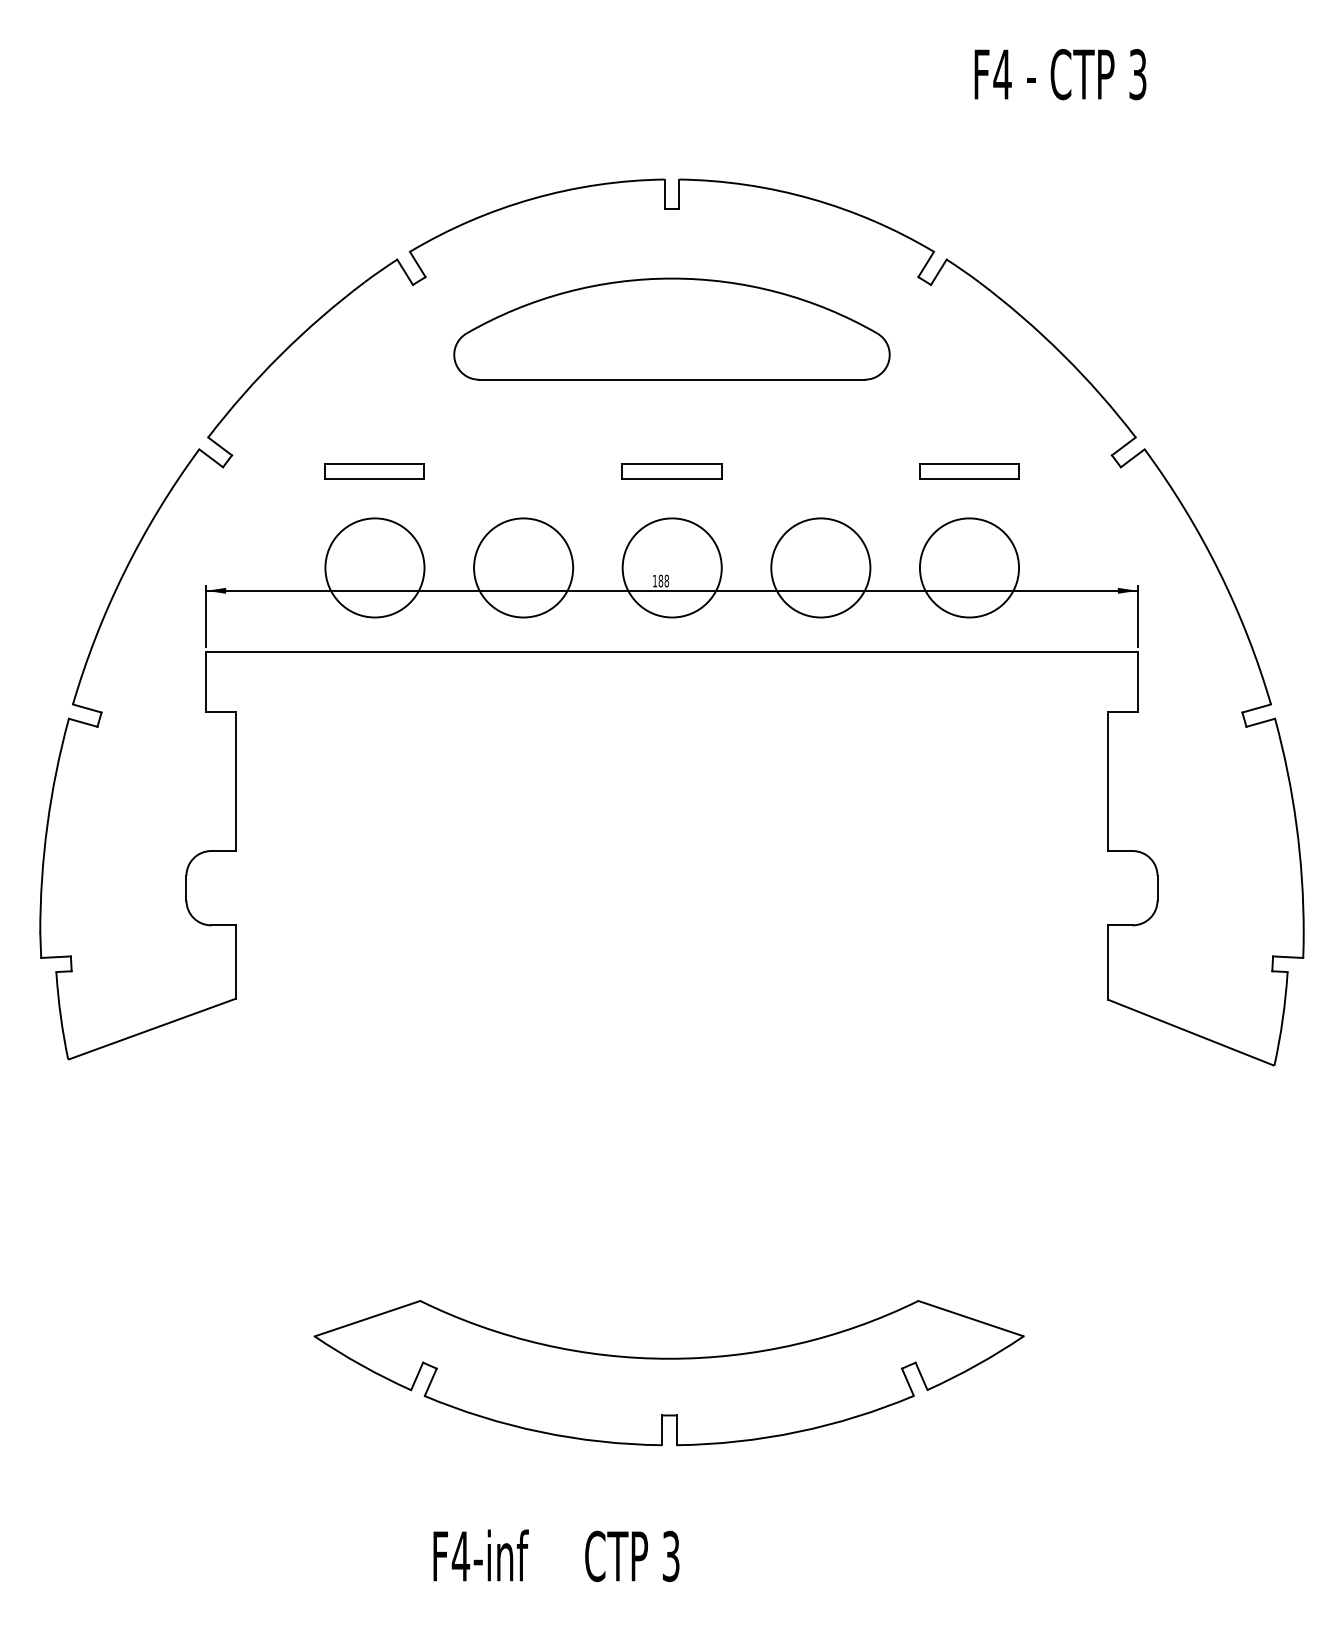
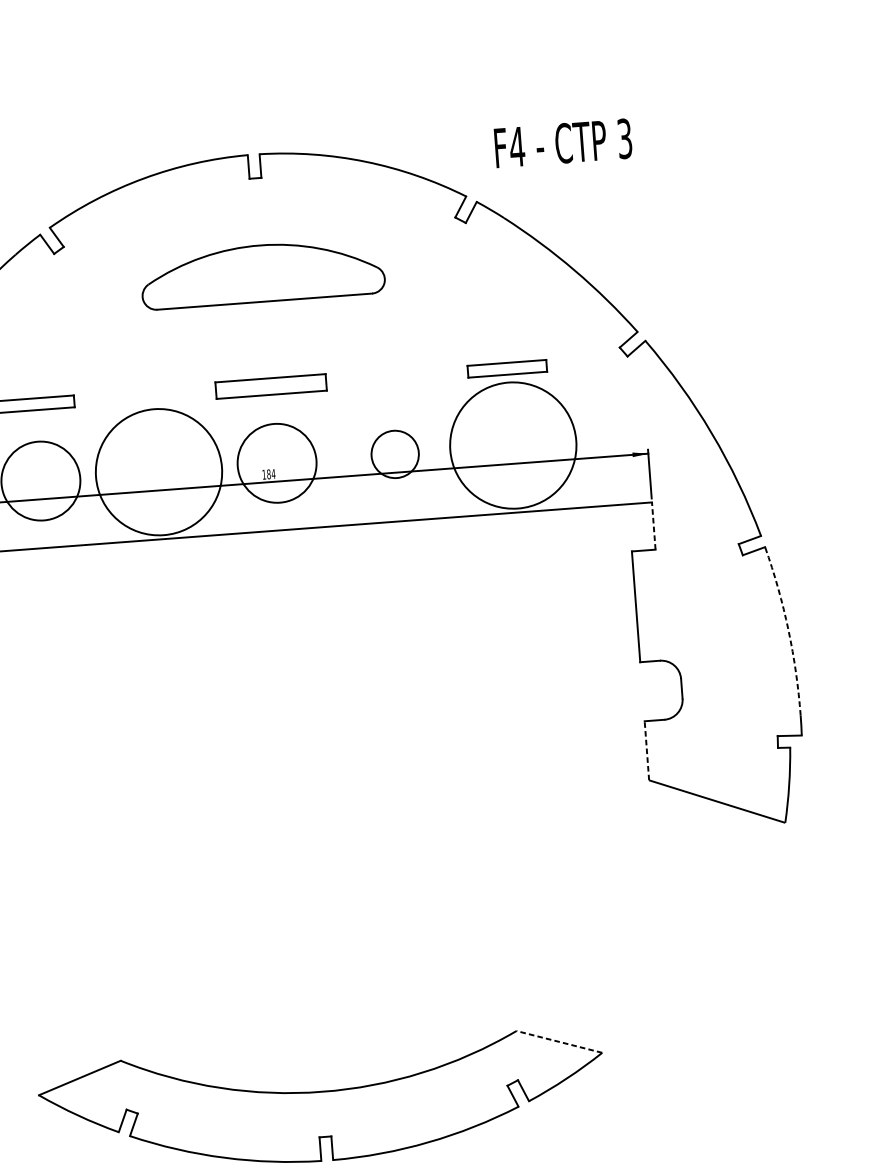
text: (1060, 74) -> (563, 143), moved
part: (671, 328) -> (262, 273), size x0.7
part: (671, 471) -> (270, 386), size x1.4
circle: (523, 567) -> (158, 471), size x1.6
circle: (820, 567) -> (394, 454), size x0.6
circle: (969, 567) -> (513, 445), size x1.6
text: (666, 580) -> (273, 473), 188 -> 184
line: (1137, 681) -> (653, 525), solid -> dashed
arc: (1296, 824) -> (788, 629), solid -> dashed
line: (1107, 962) -> (646, 750), solid -> dashed
line: (971, 1318) -> (559, 1041), solid -> dashed

